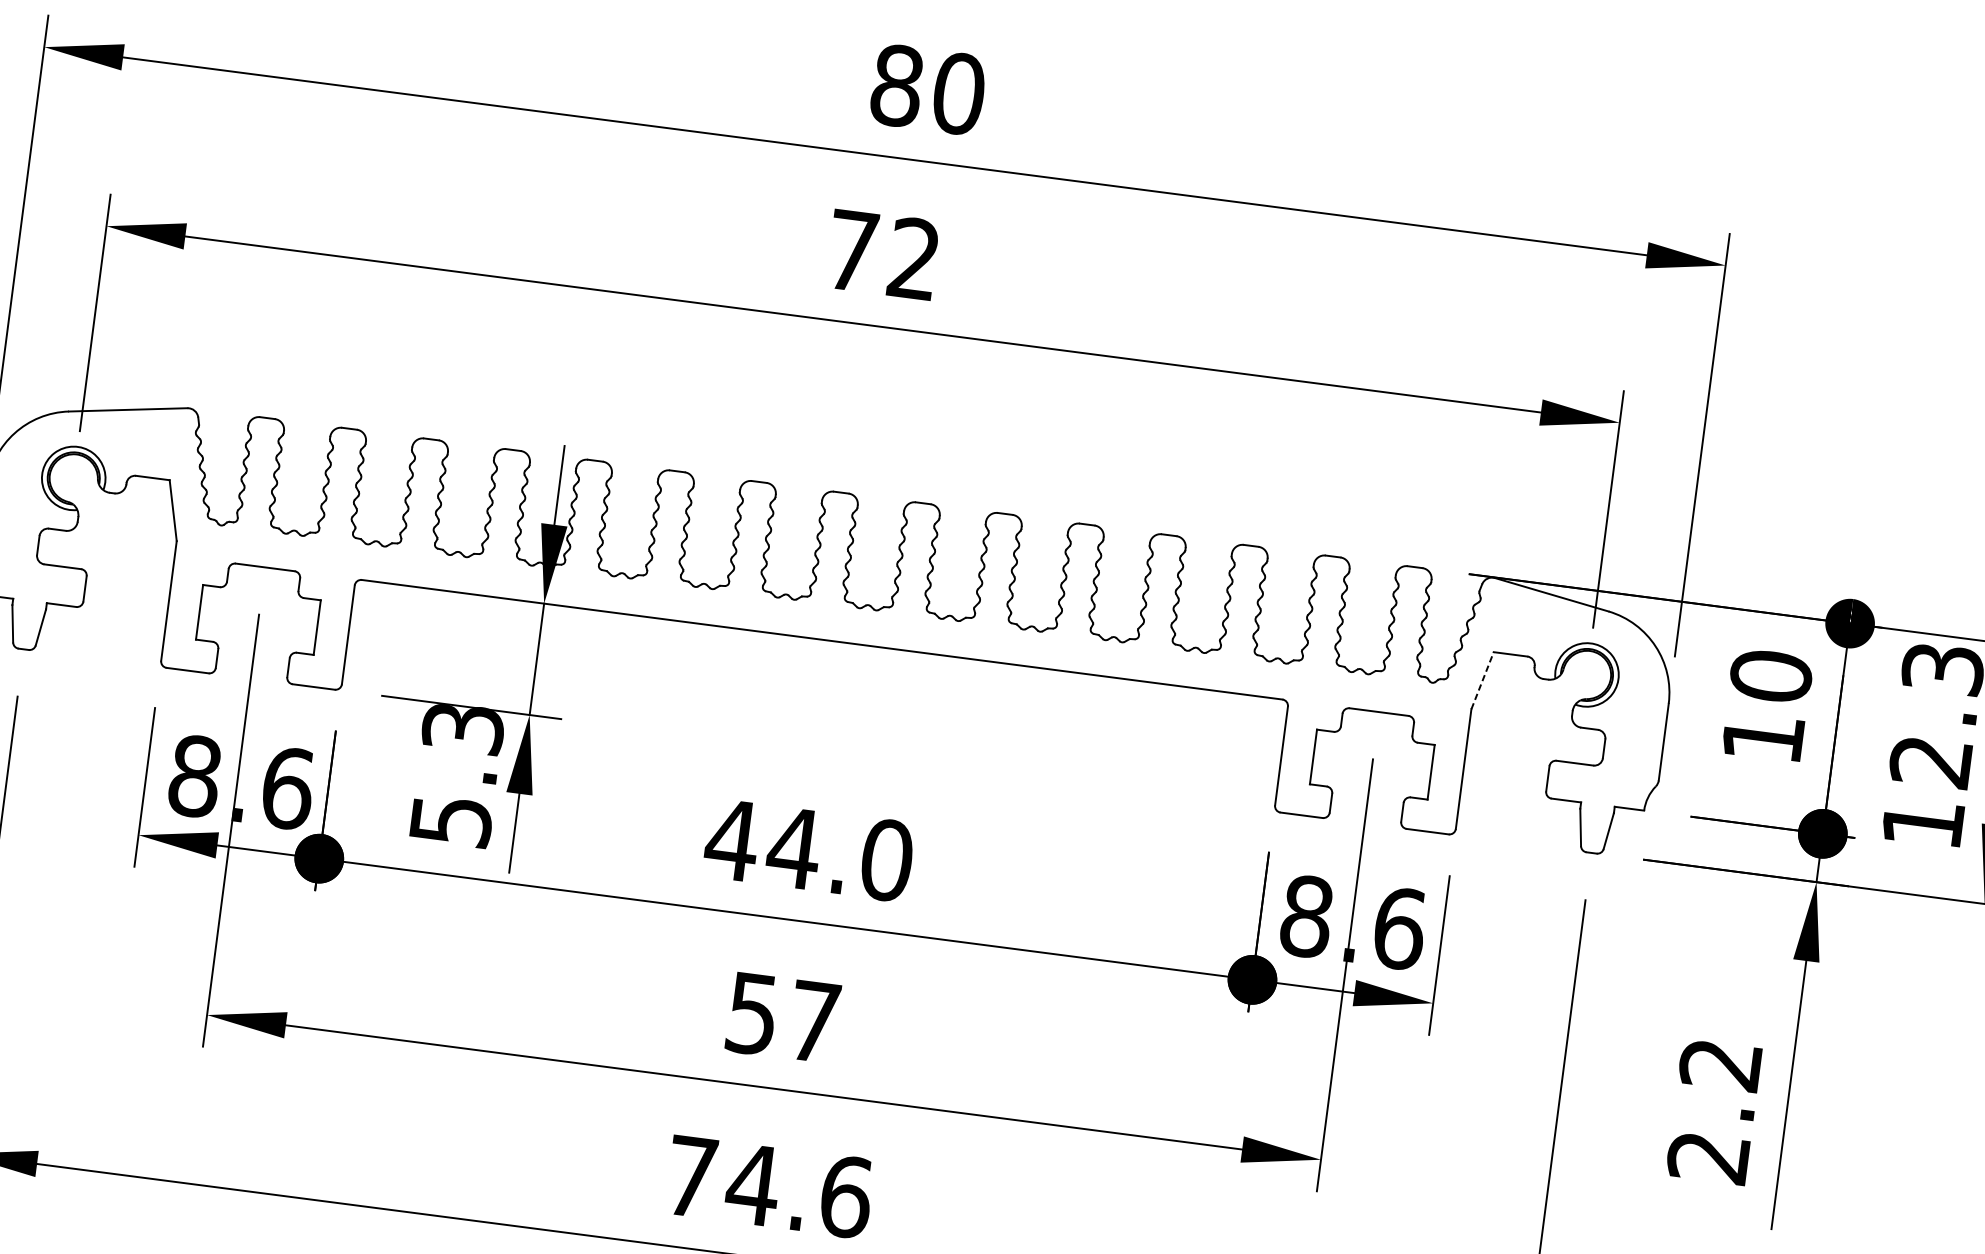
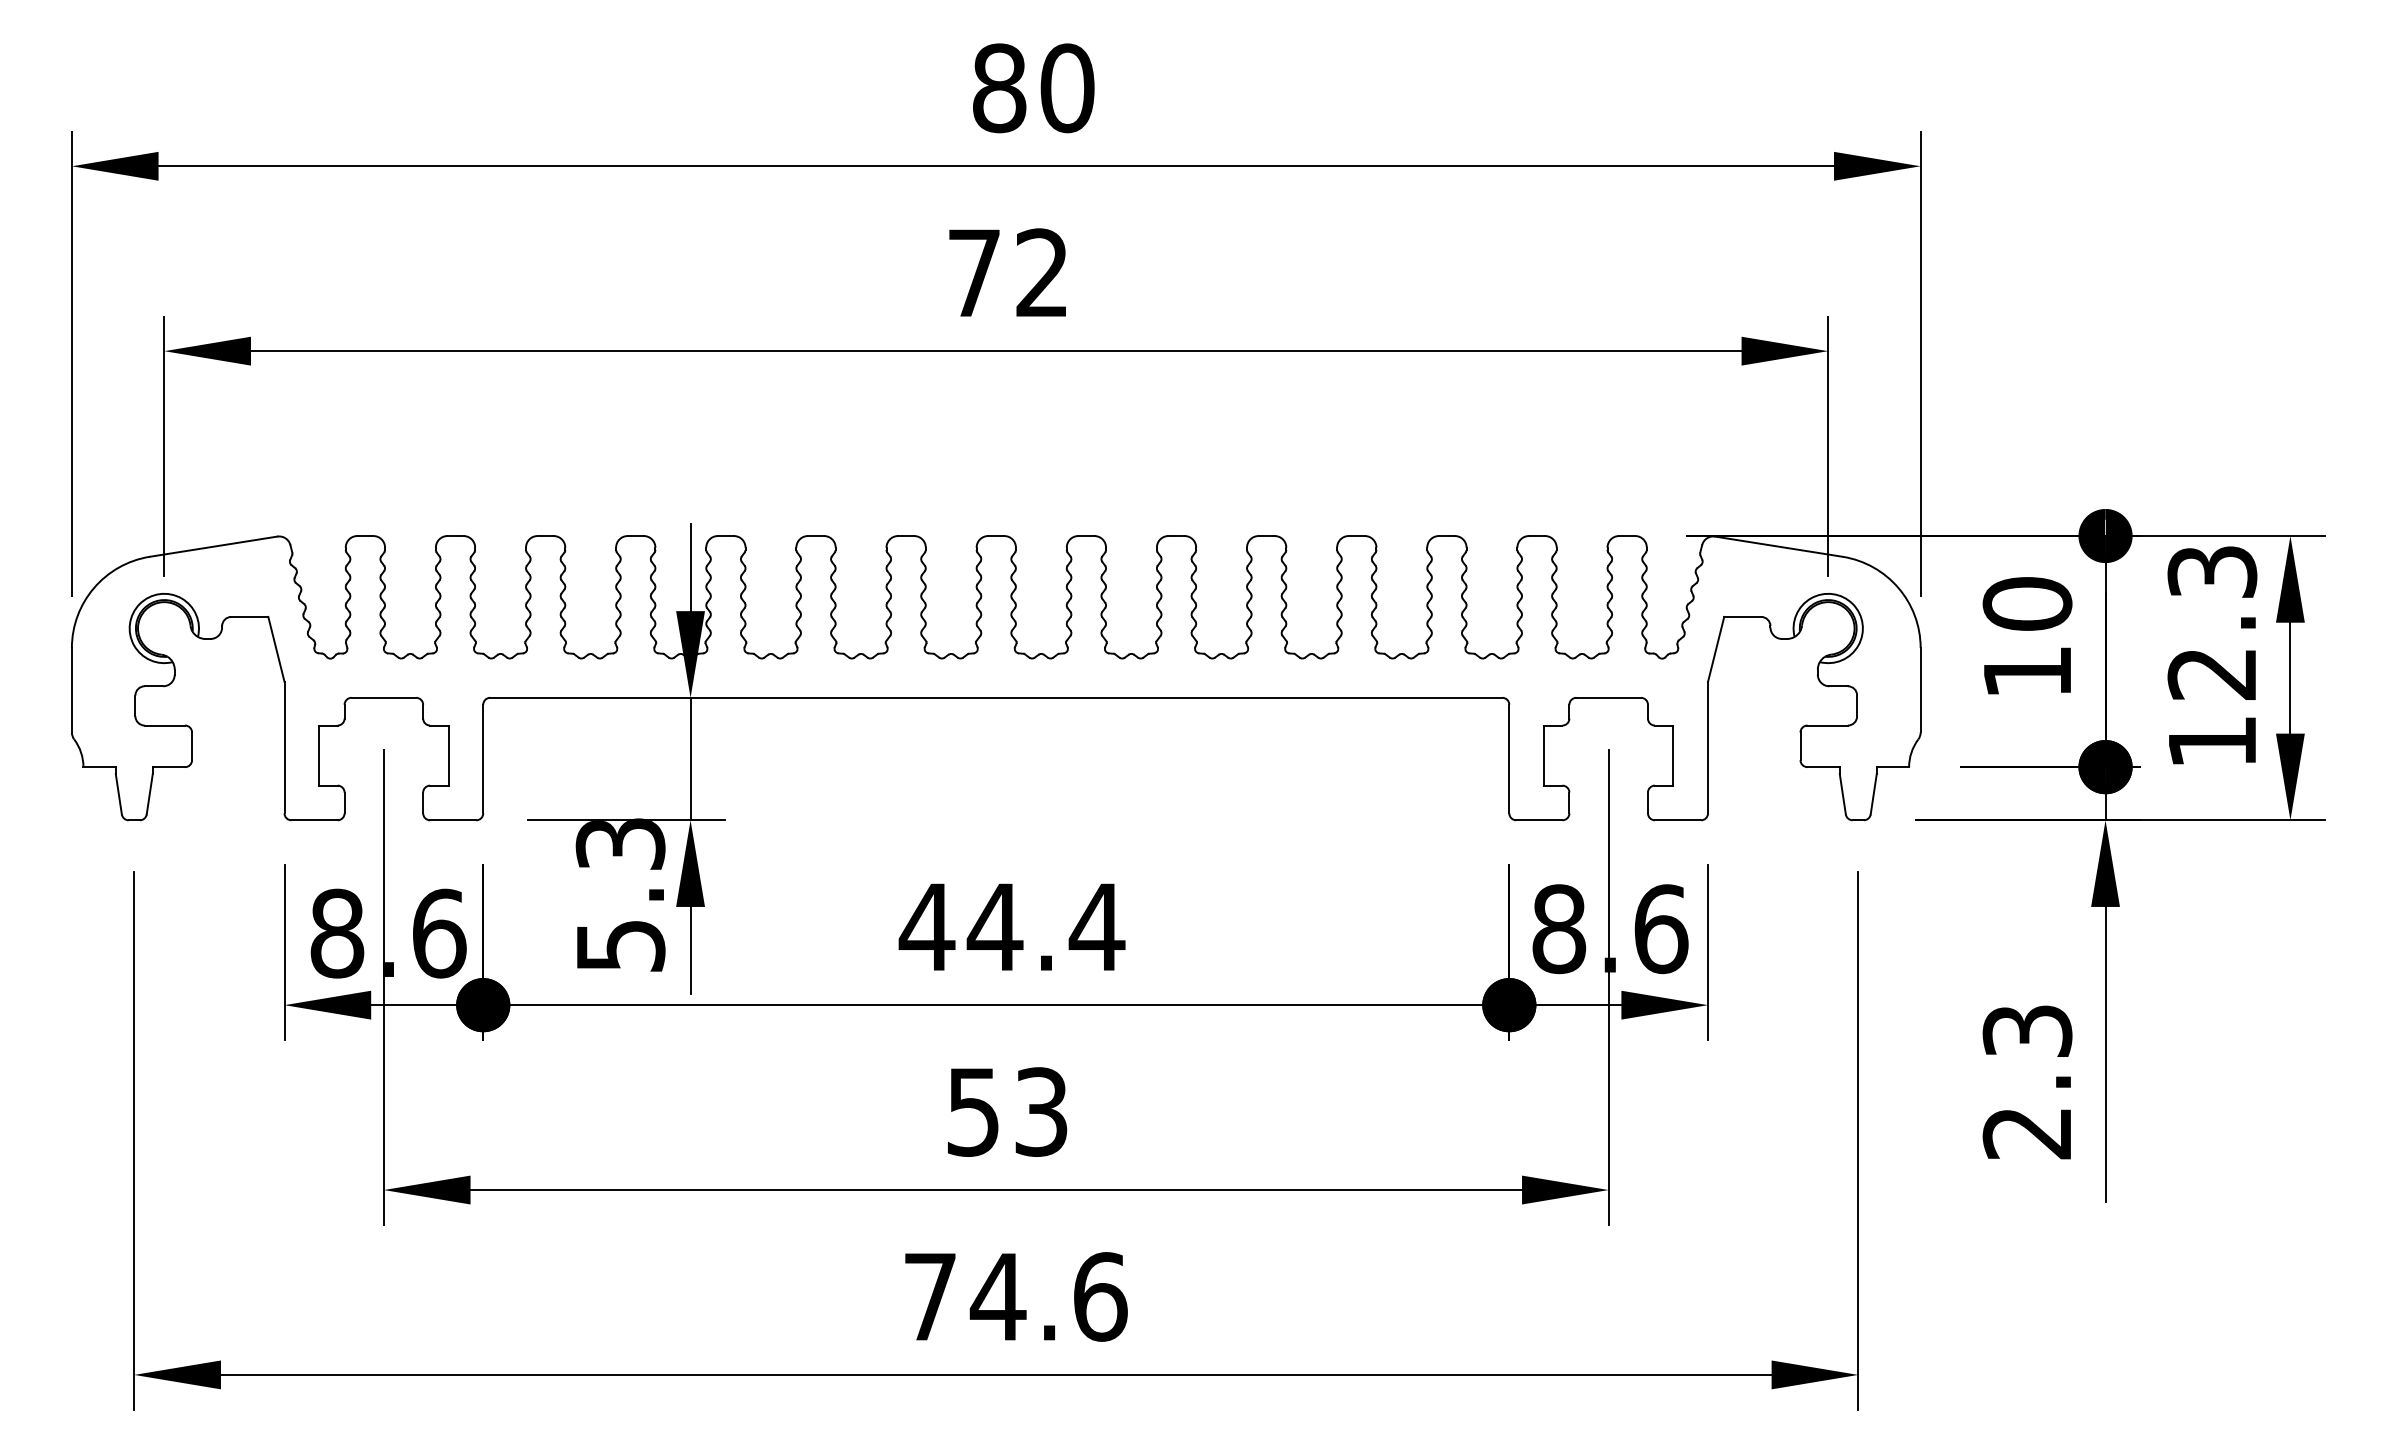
line: (1483, 679) -> (1716, 648), dashed -> solid
text: (886, 860) -> (1096, 927), 44.0 -> 44.4
text: (814, 1021) -> (1041, 1111), 57 -> 53
text: (1720, 1065) -> (2027, 1031), 2.2 -> 2.3

